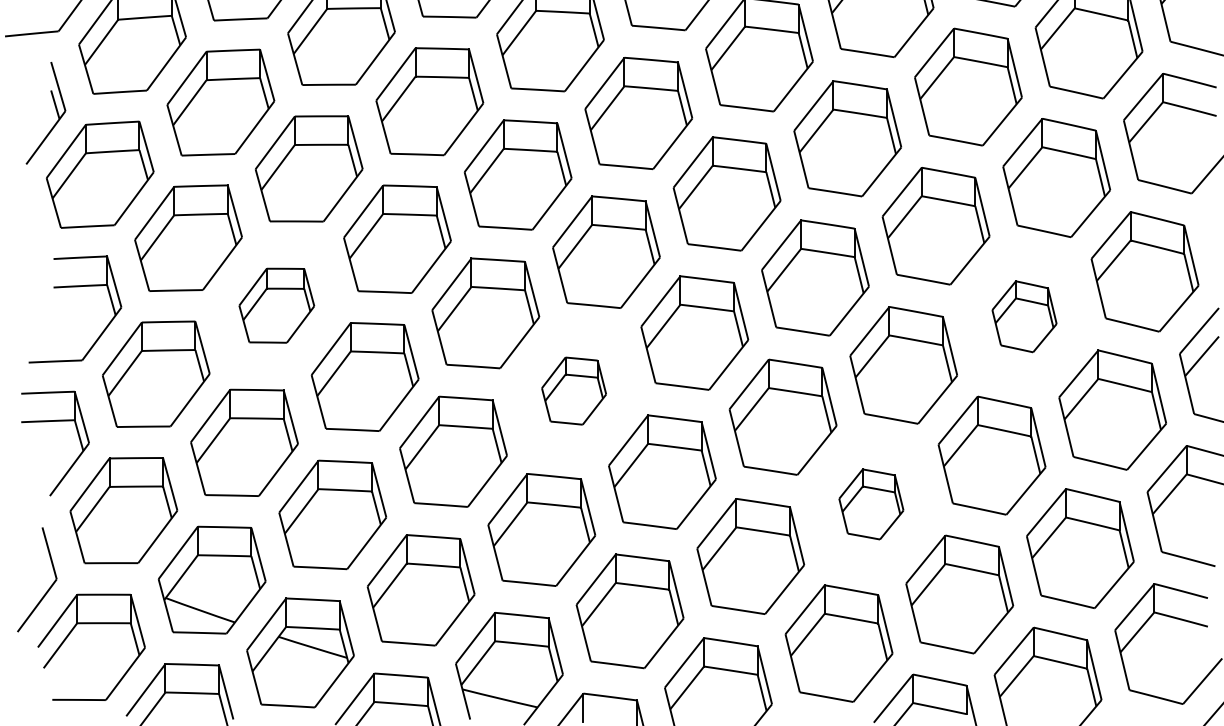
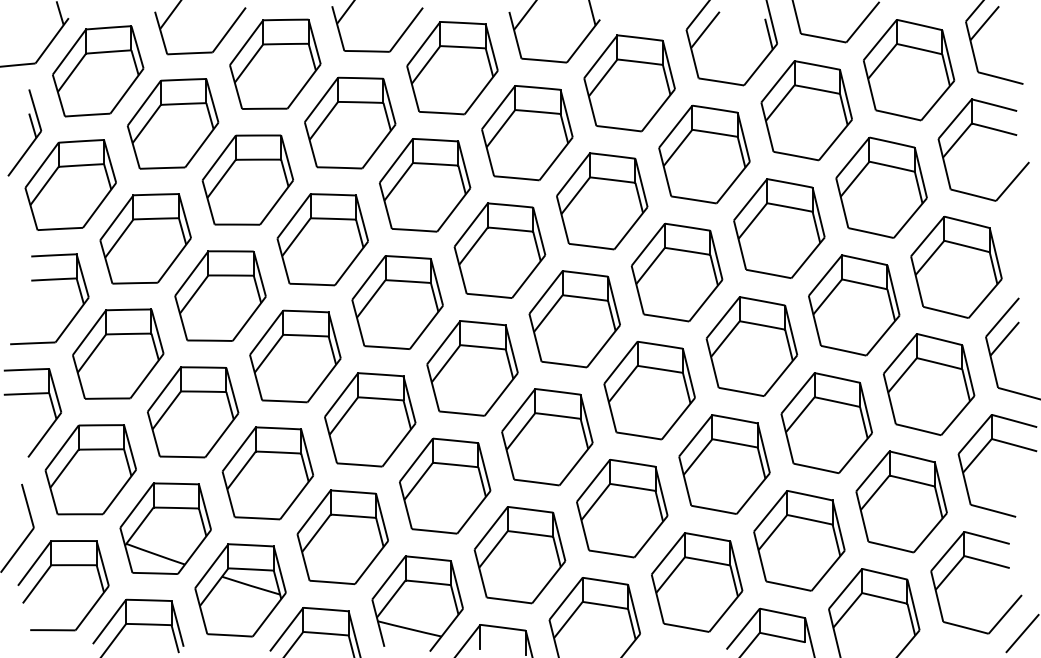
part: (276, 305) -> (220, 295), size x1.43
part: (1024, 316) -> (854, 305), size x1.67
part: (574, 391) -> (472, 368), size x1.67
part: (871, 504) -> (724, 464), size x1.67

